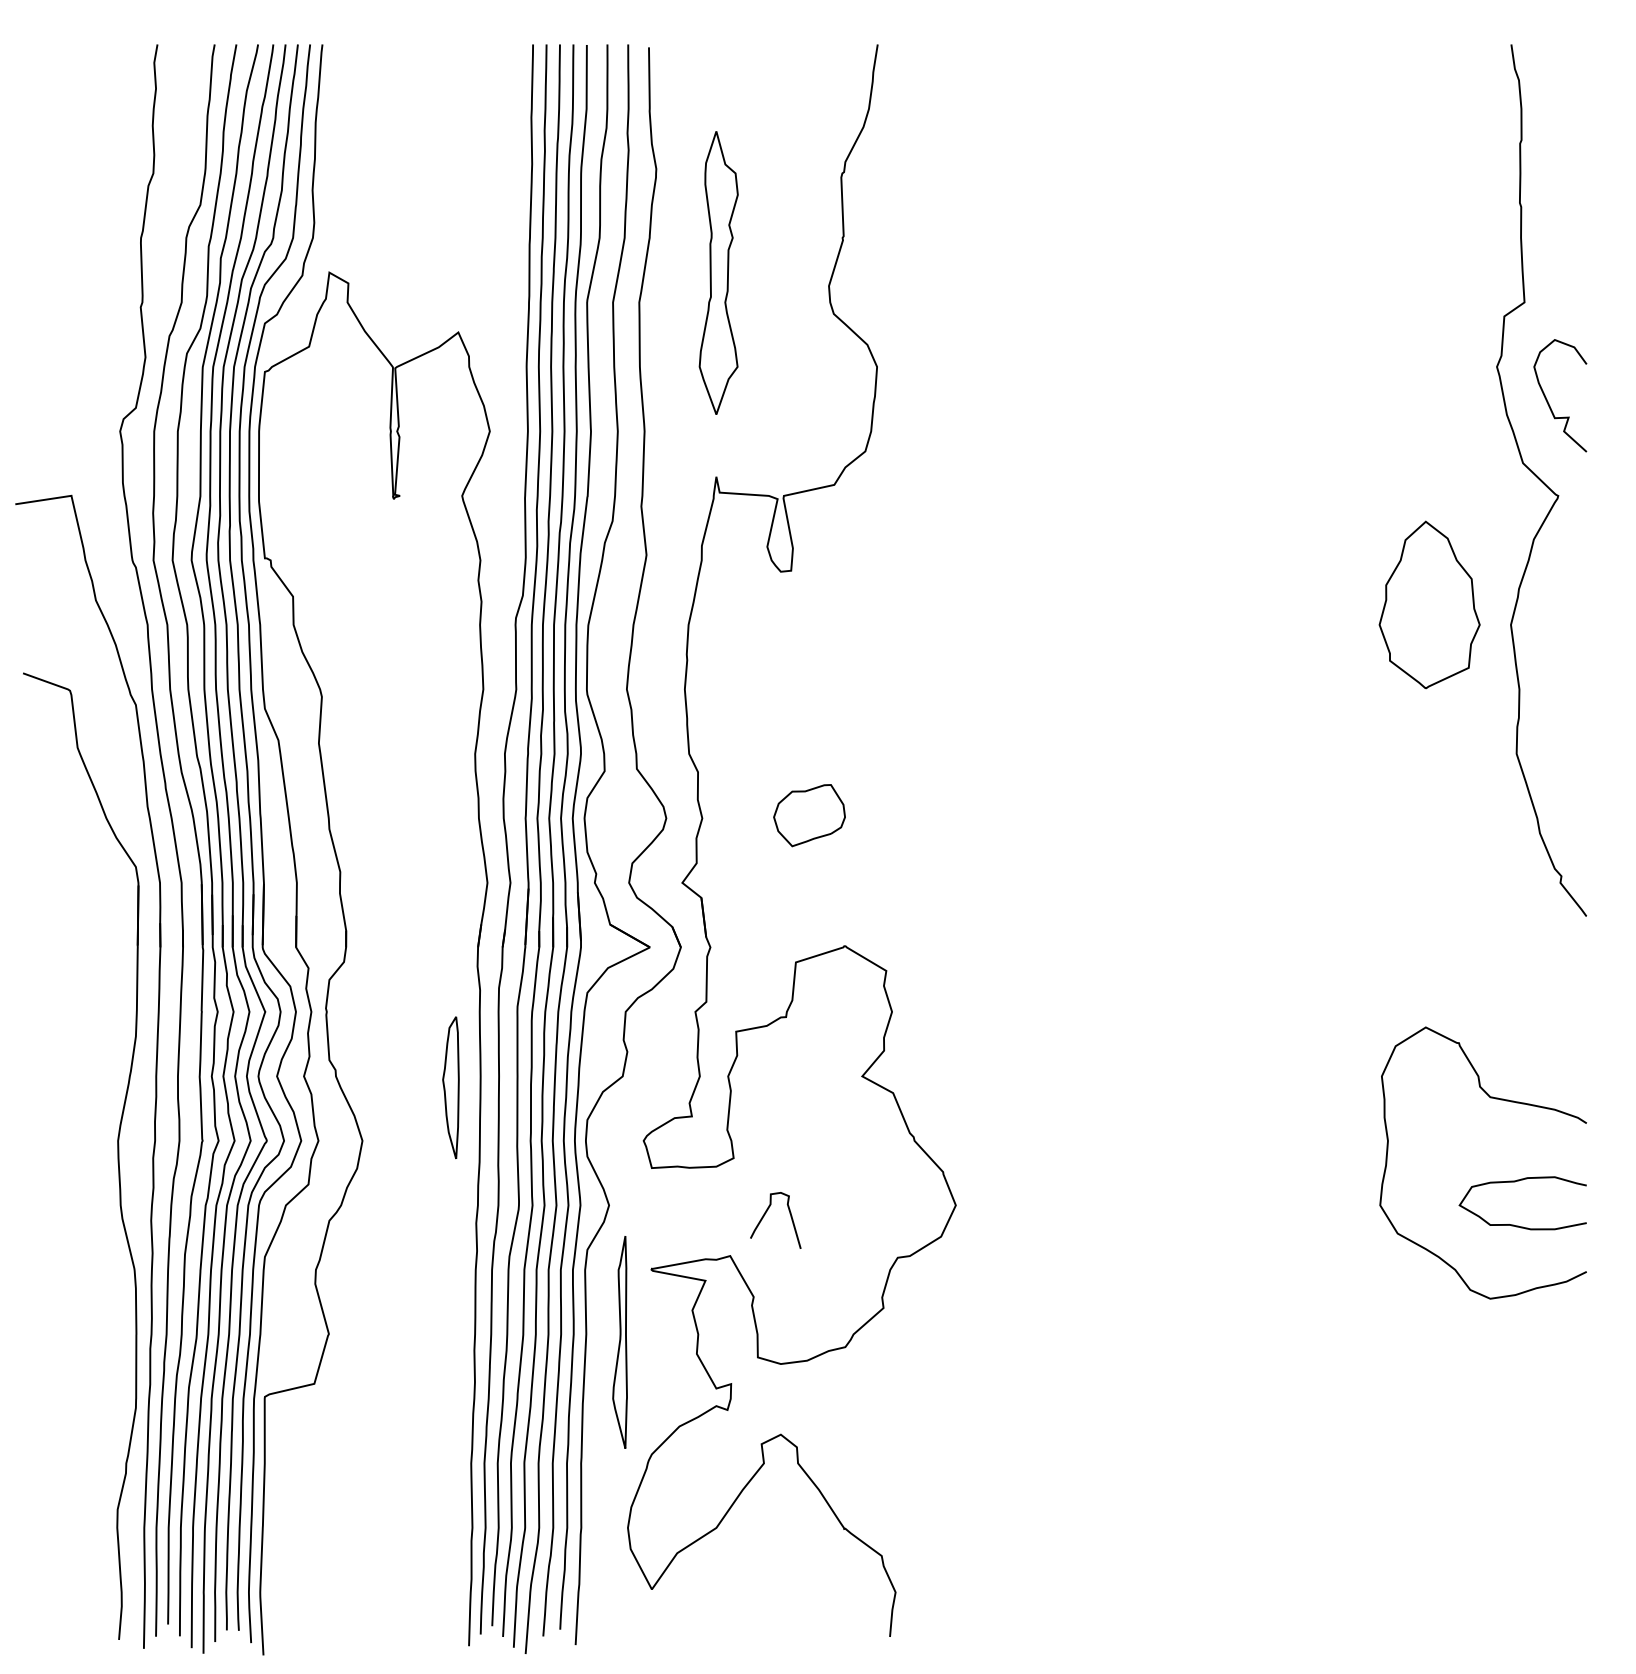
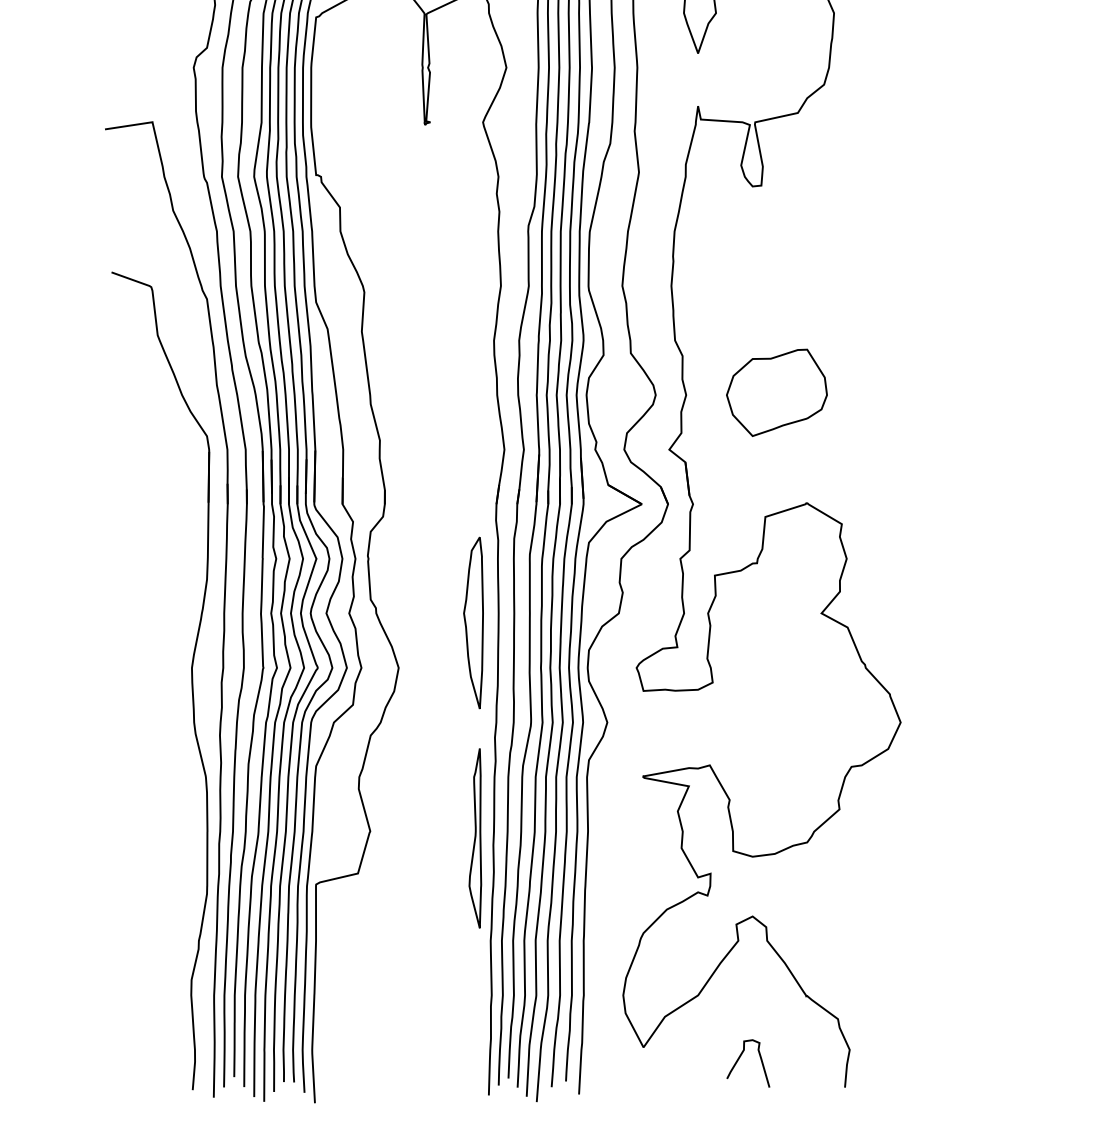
part: (809, 815) -> (776, 392), size x1.67
part: (450, 1087) -> (473, 622), size x1.43
curve: (766, 1213) -> (740, 1057), moved
part: (619, 1342) -> (474, 838), moved

